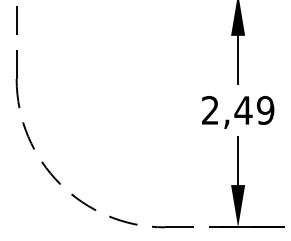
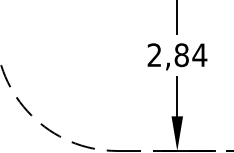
text: (254, 109) -> (190, 54), 2,49 -> 2,84

